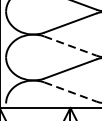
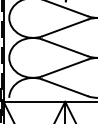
line: (70, 46) -> (65, 48), dashed -> solid
line: (70, 92) -> (65, 88), dashed -> solid

